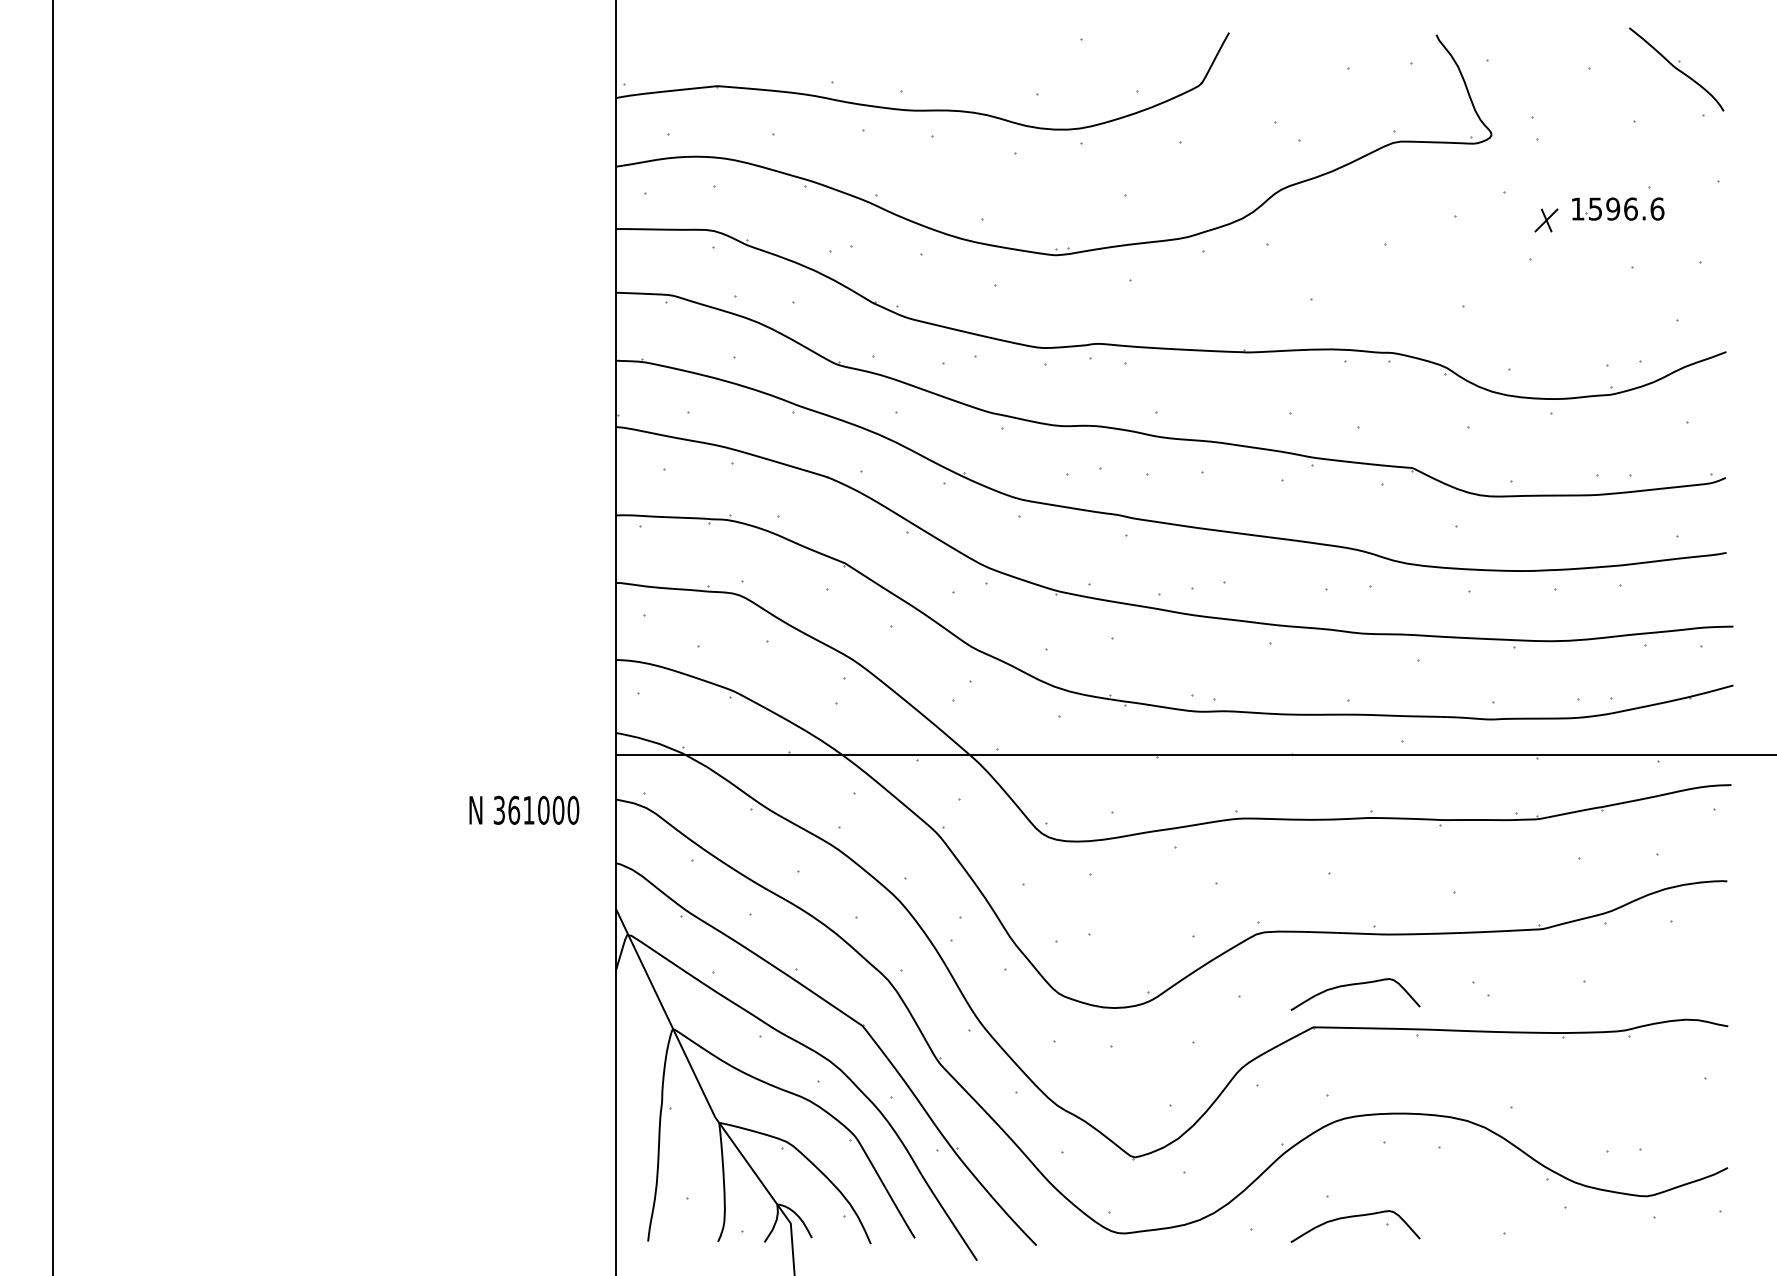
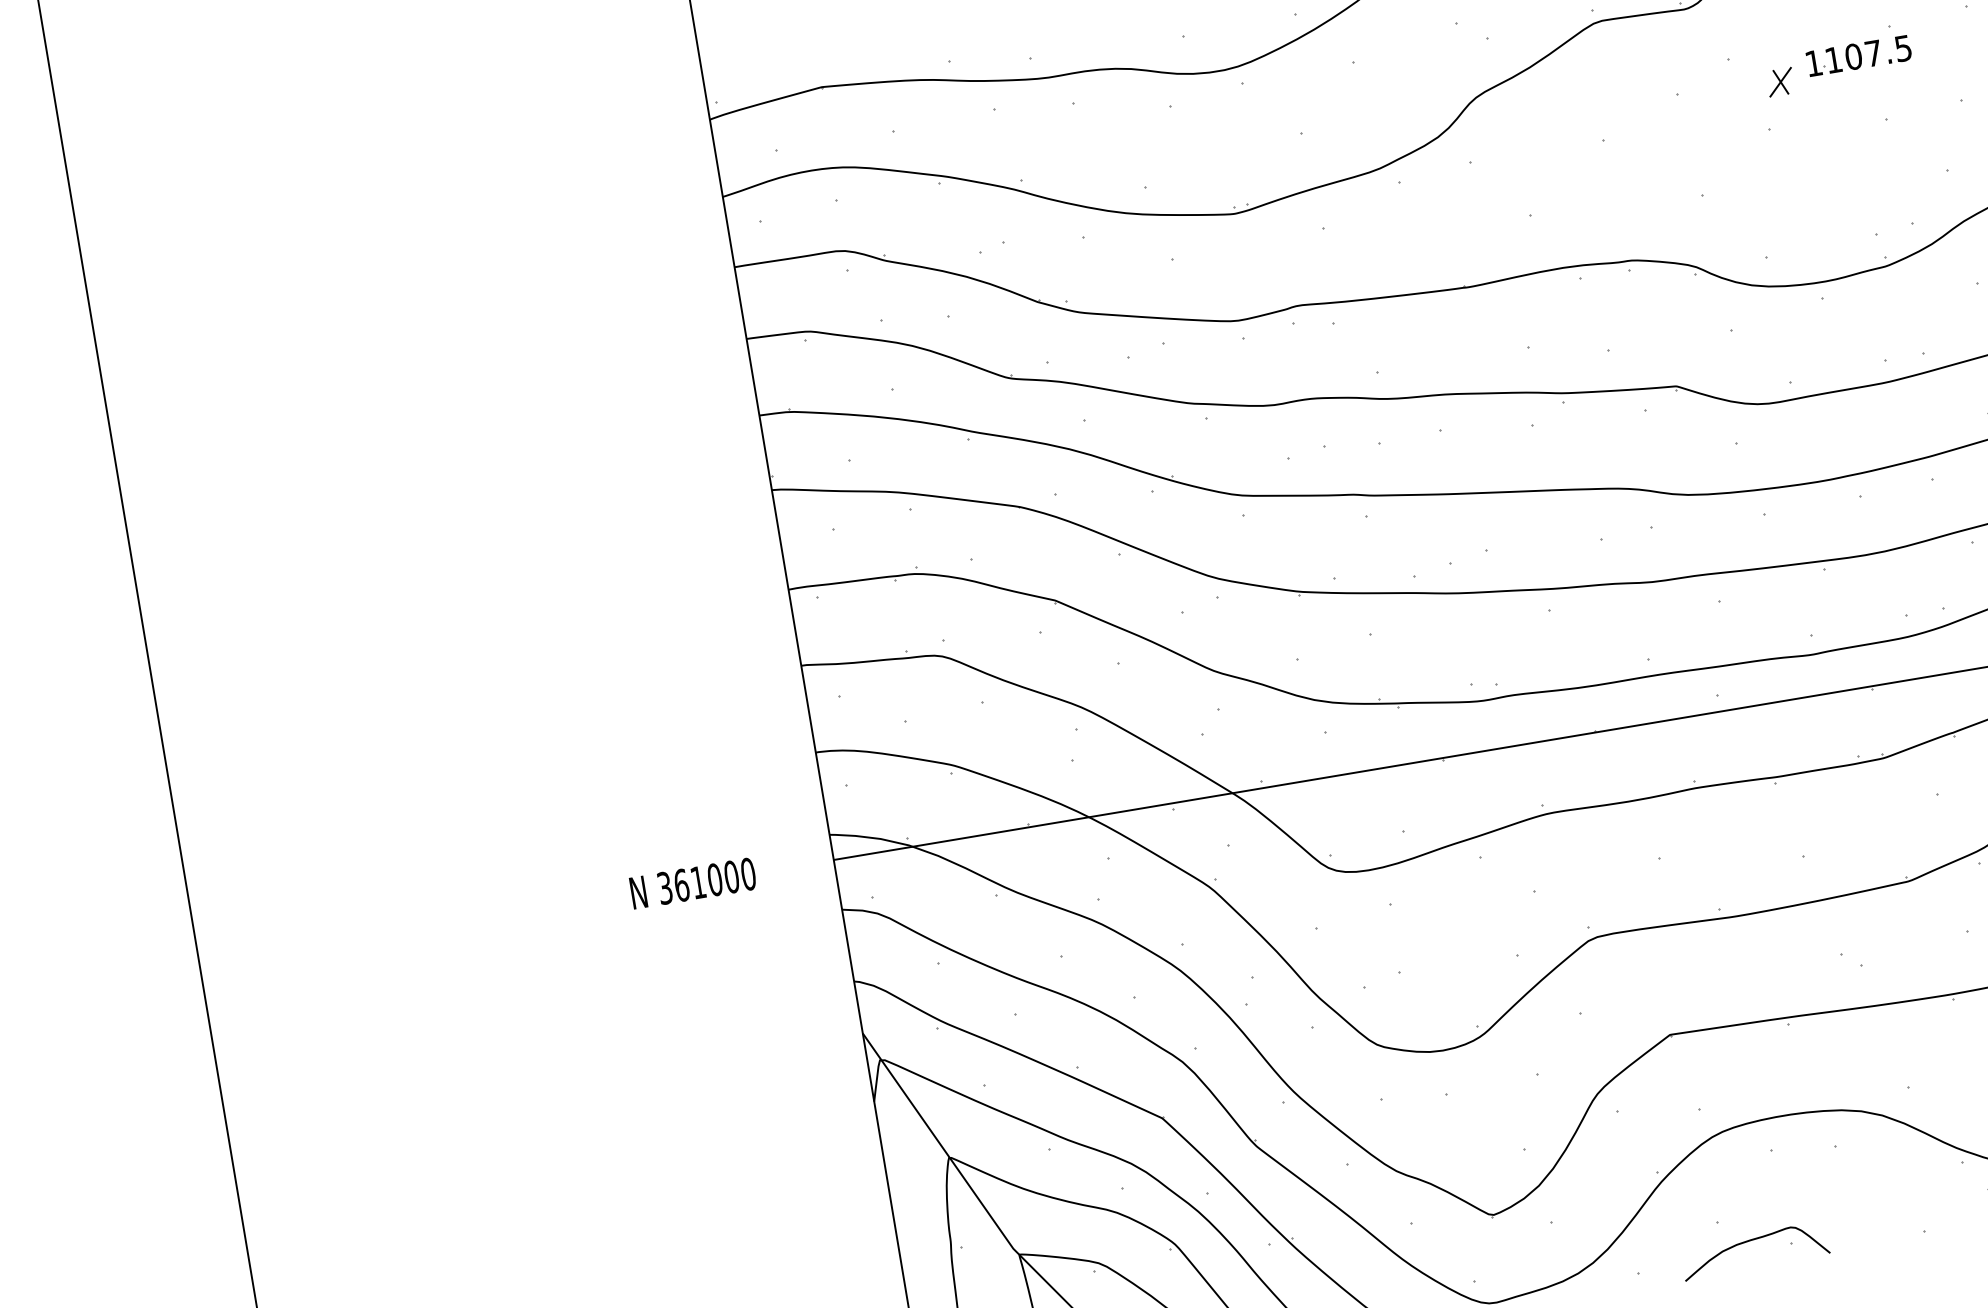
text: (1626, 208) -> (1868, 53), 1596.6 -> 1107.5
text: (524, 809) -> (693, 882), moved
curve: (1354, 985) -> (1708, 980), removed

